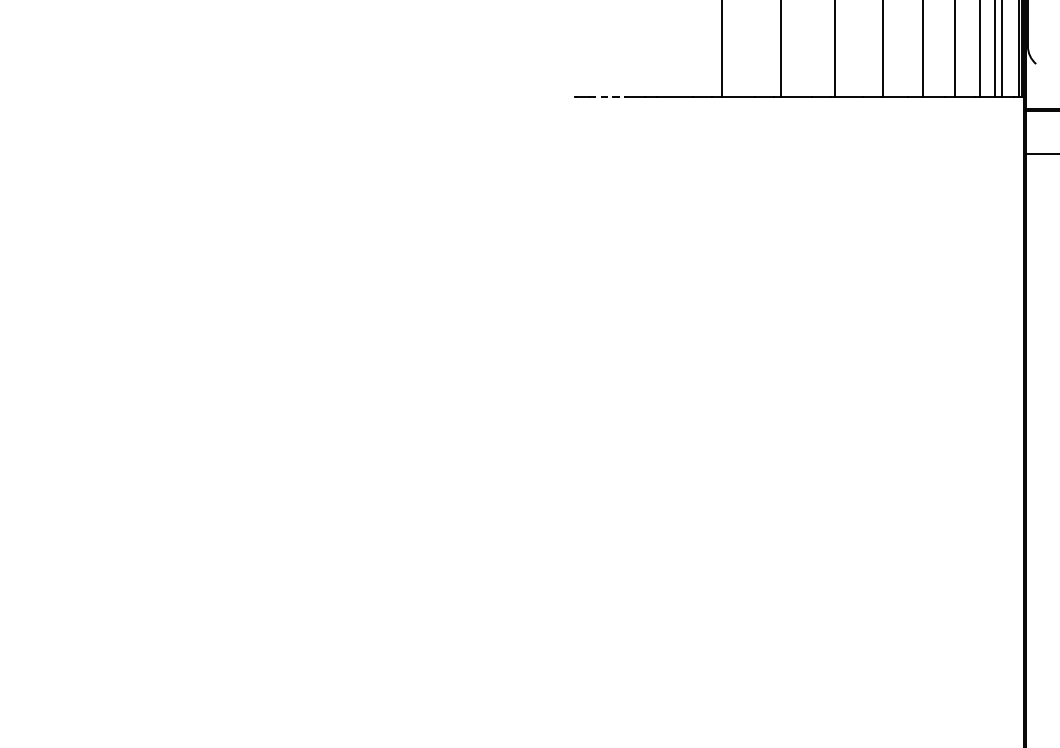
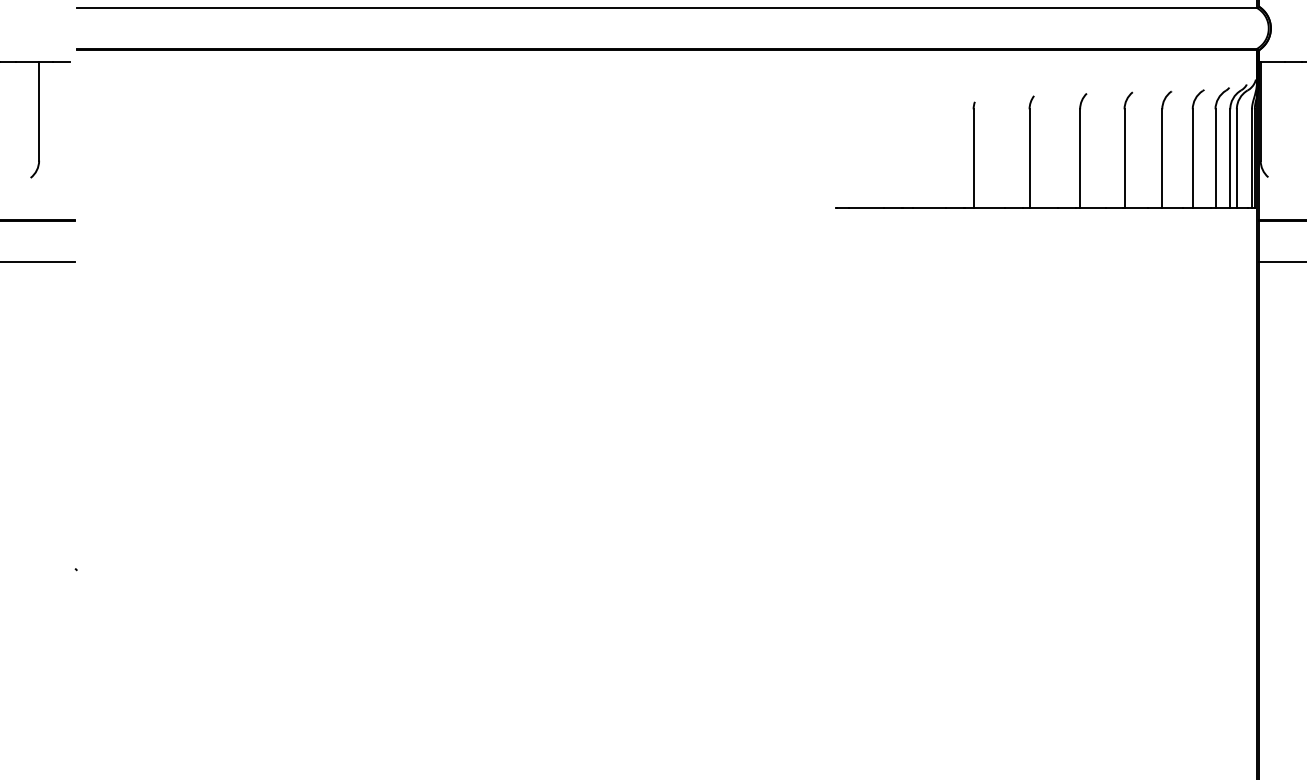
line: (607, 97) -> (866, 208), dashed -> solid

